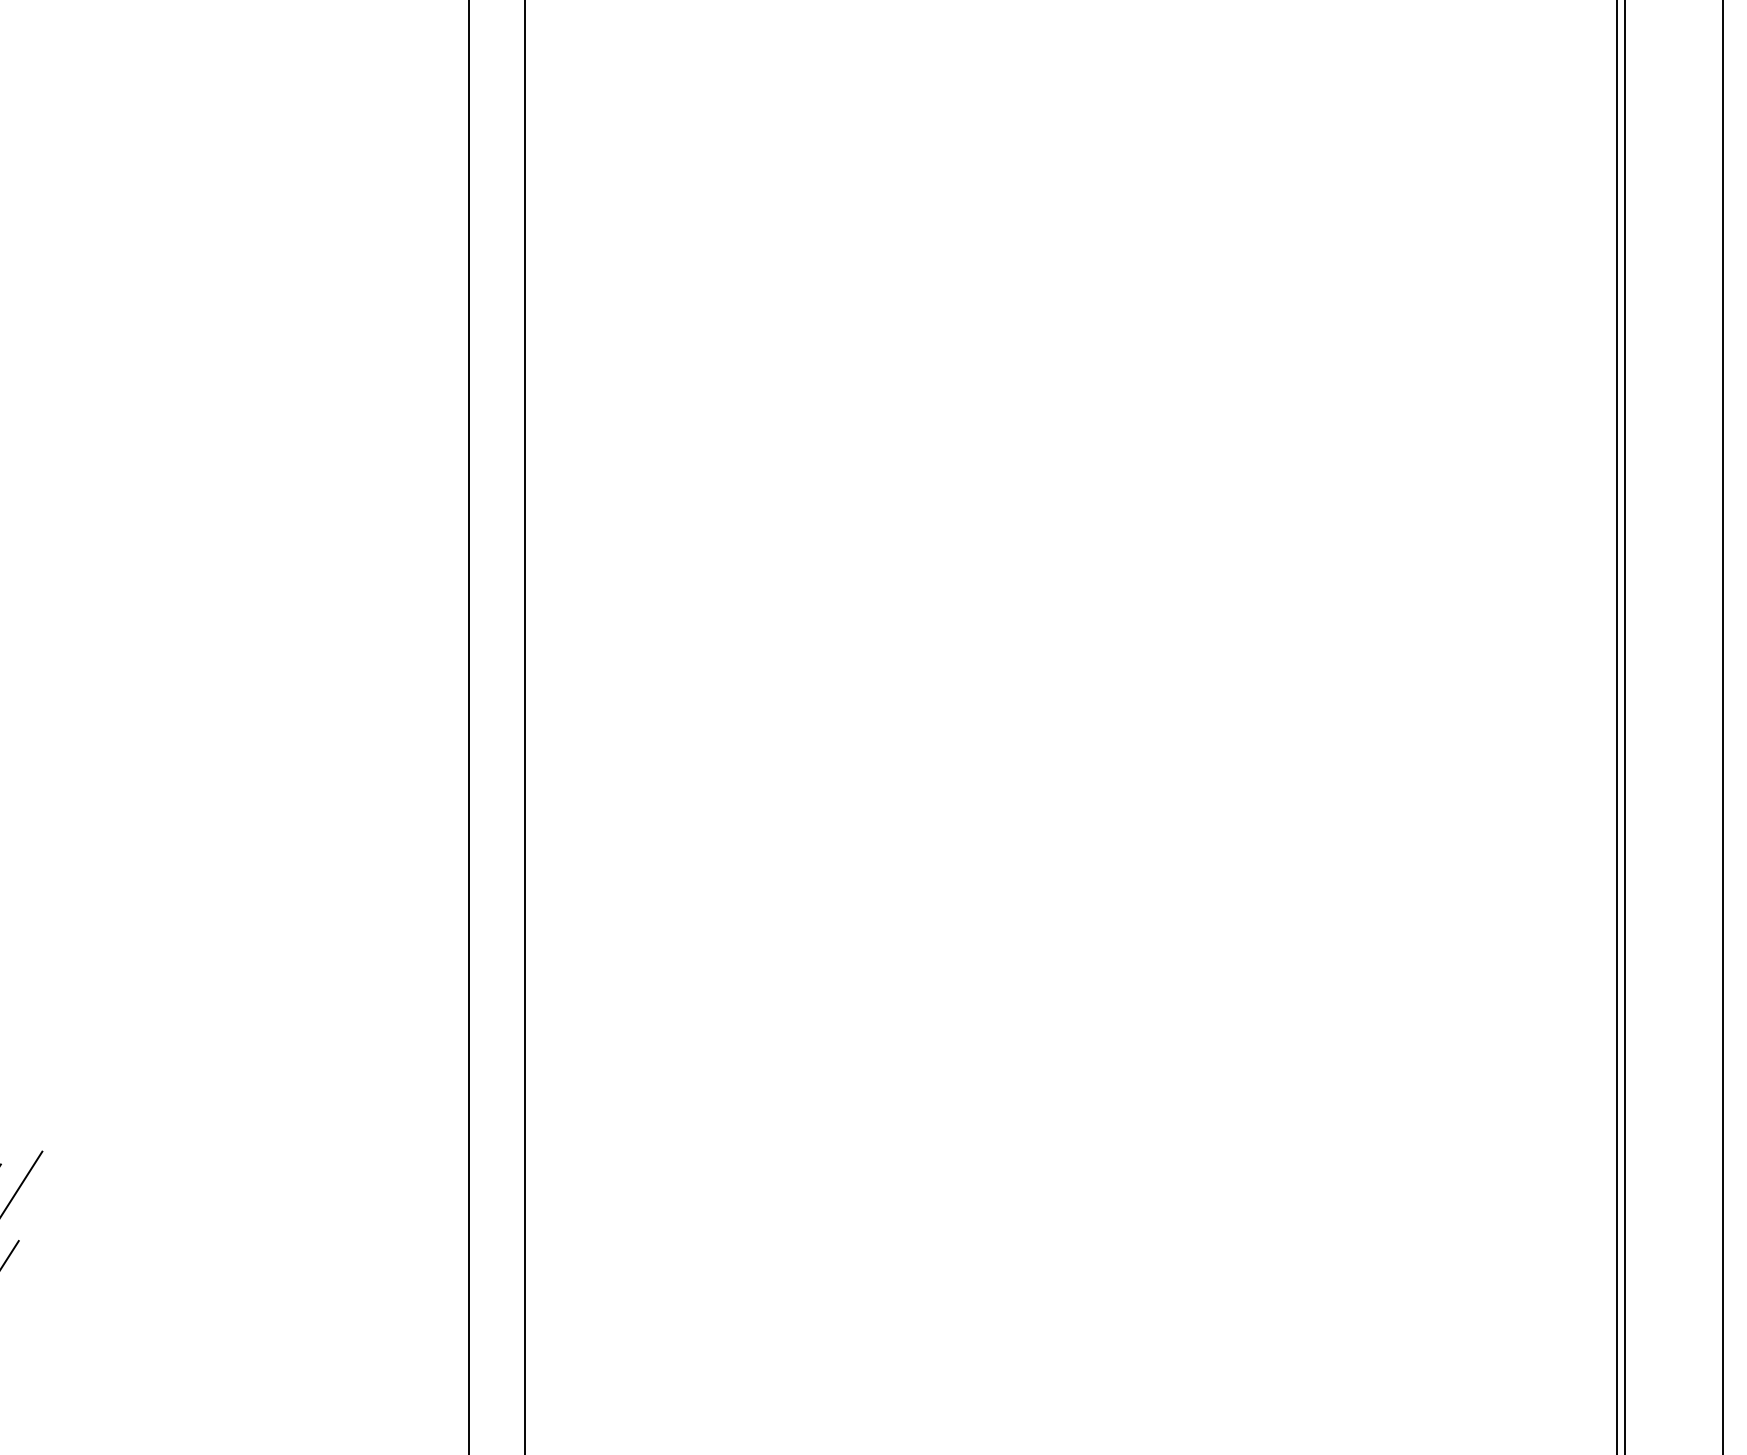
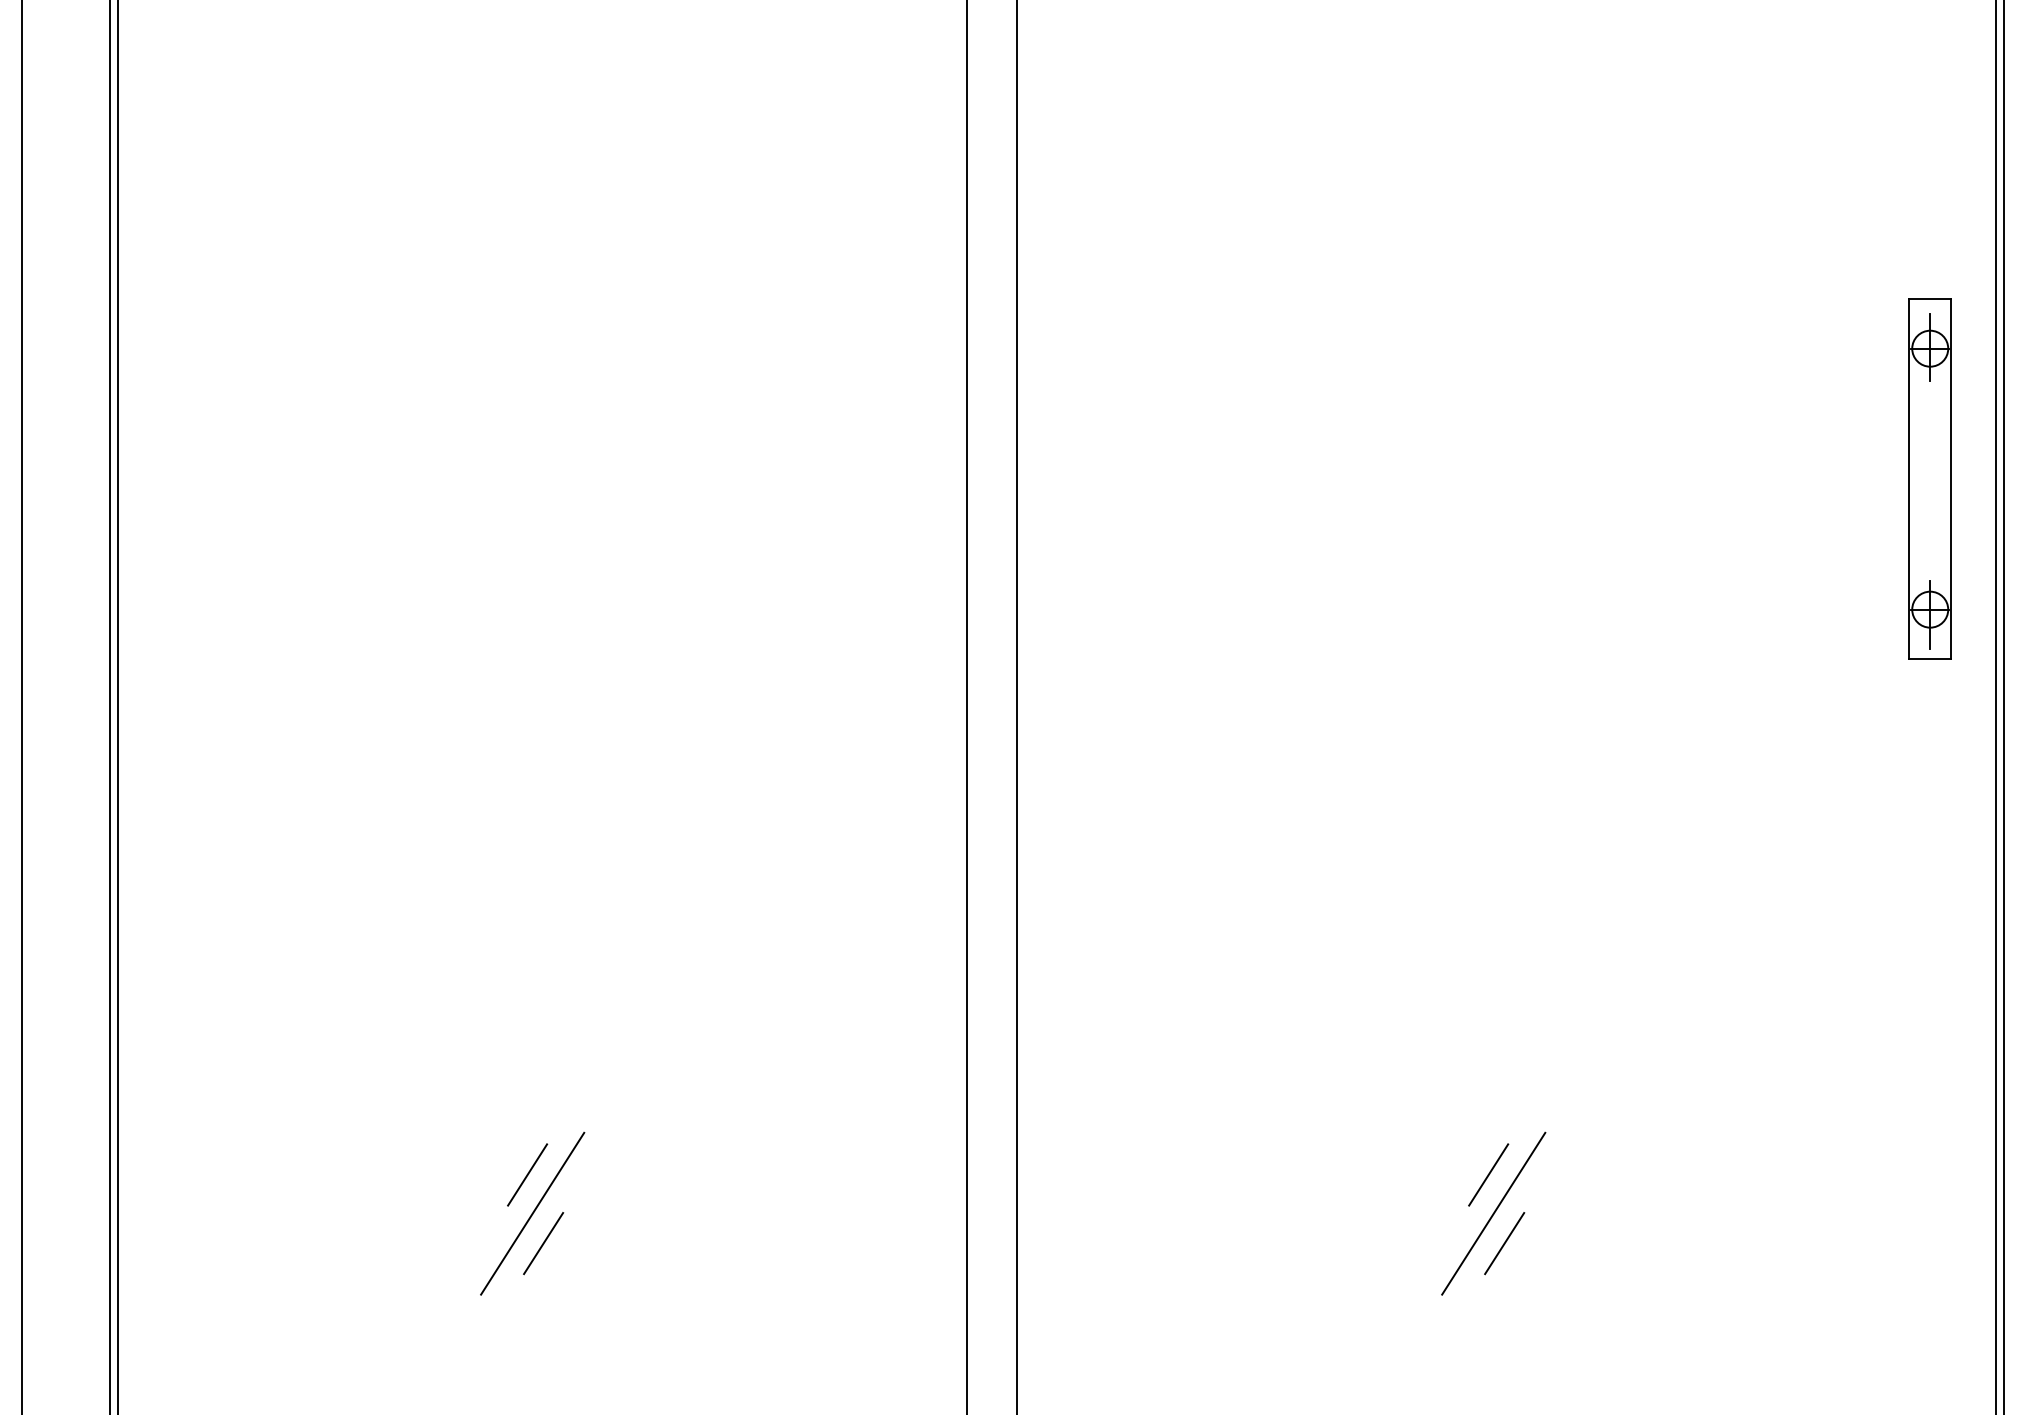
part: (1542, 422) -> (1929, 478), added
part: (1056, 1241) -> (1493, 1213), added

